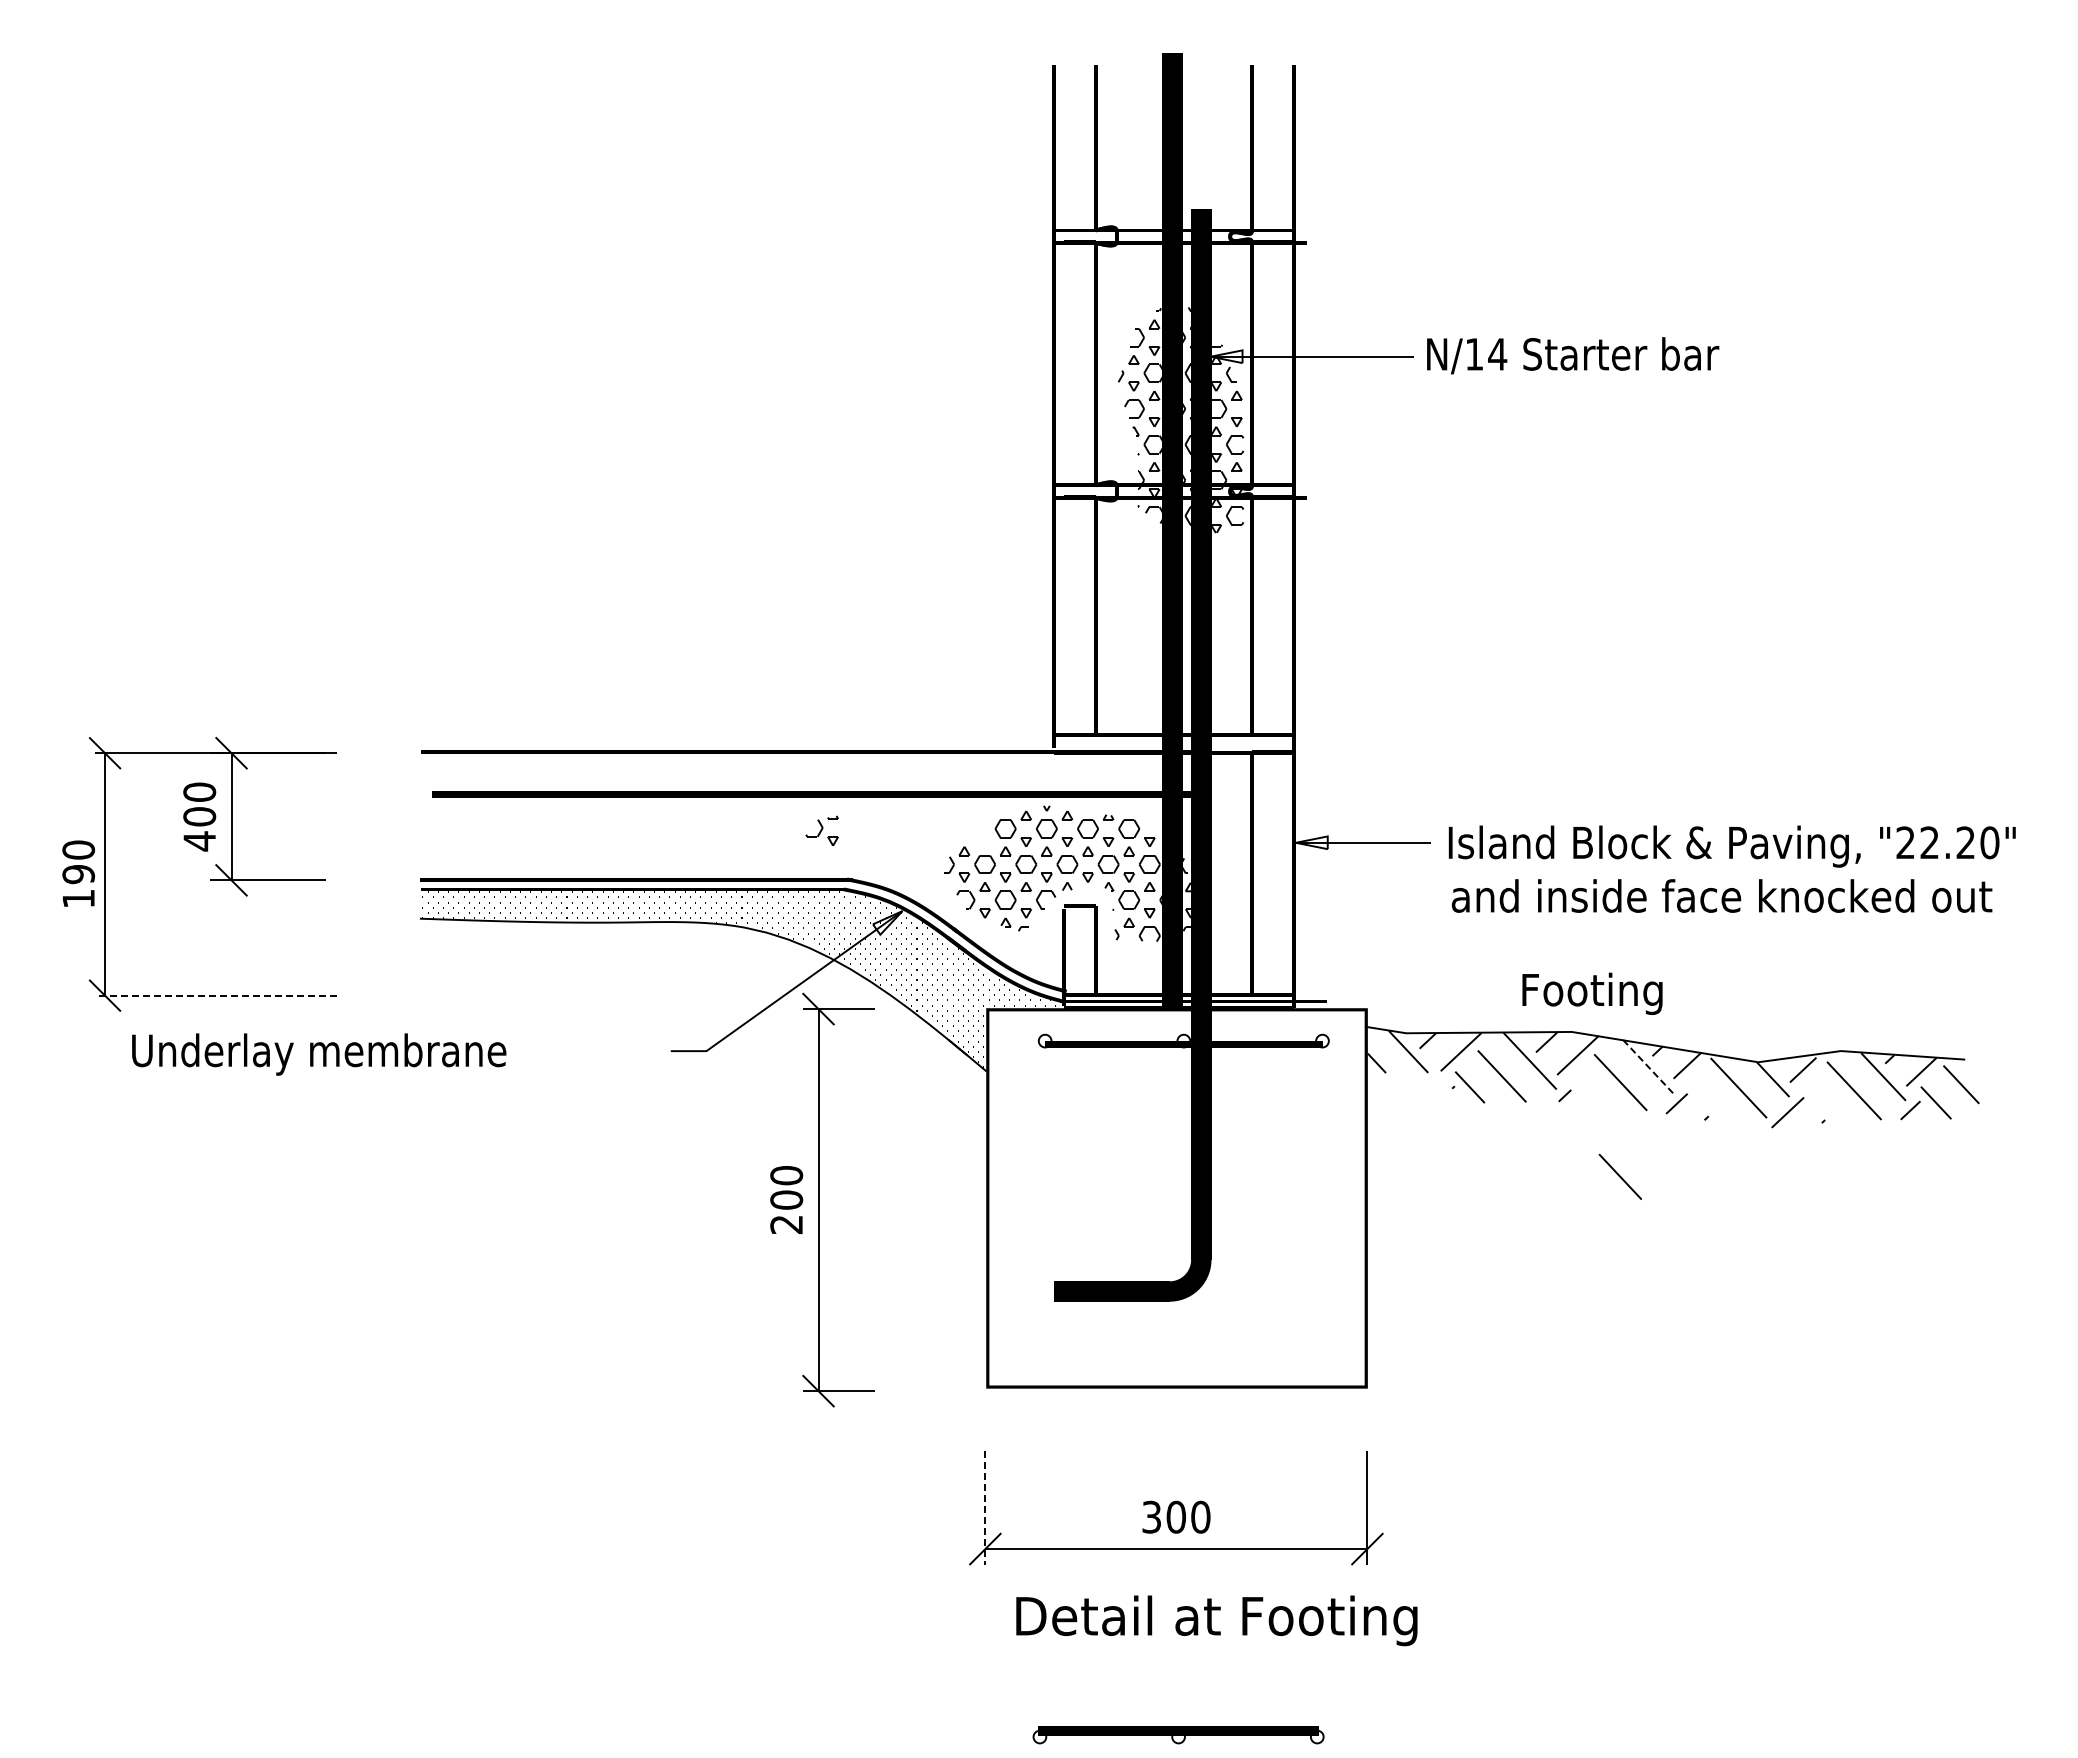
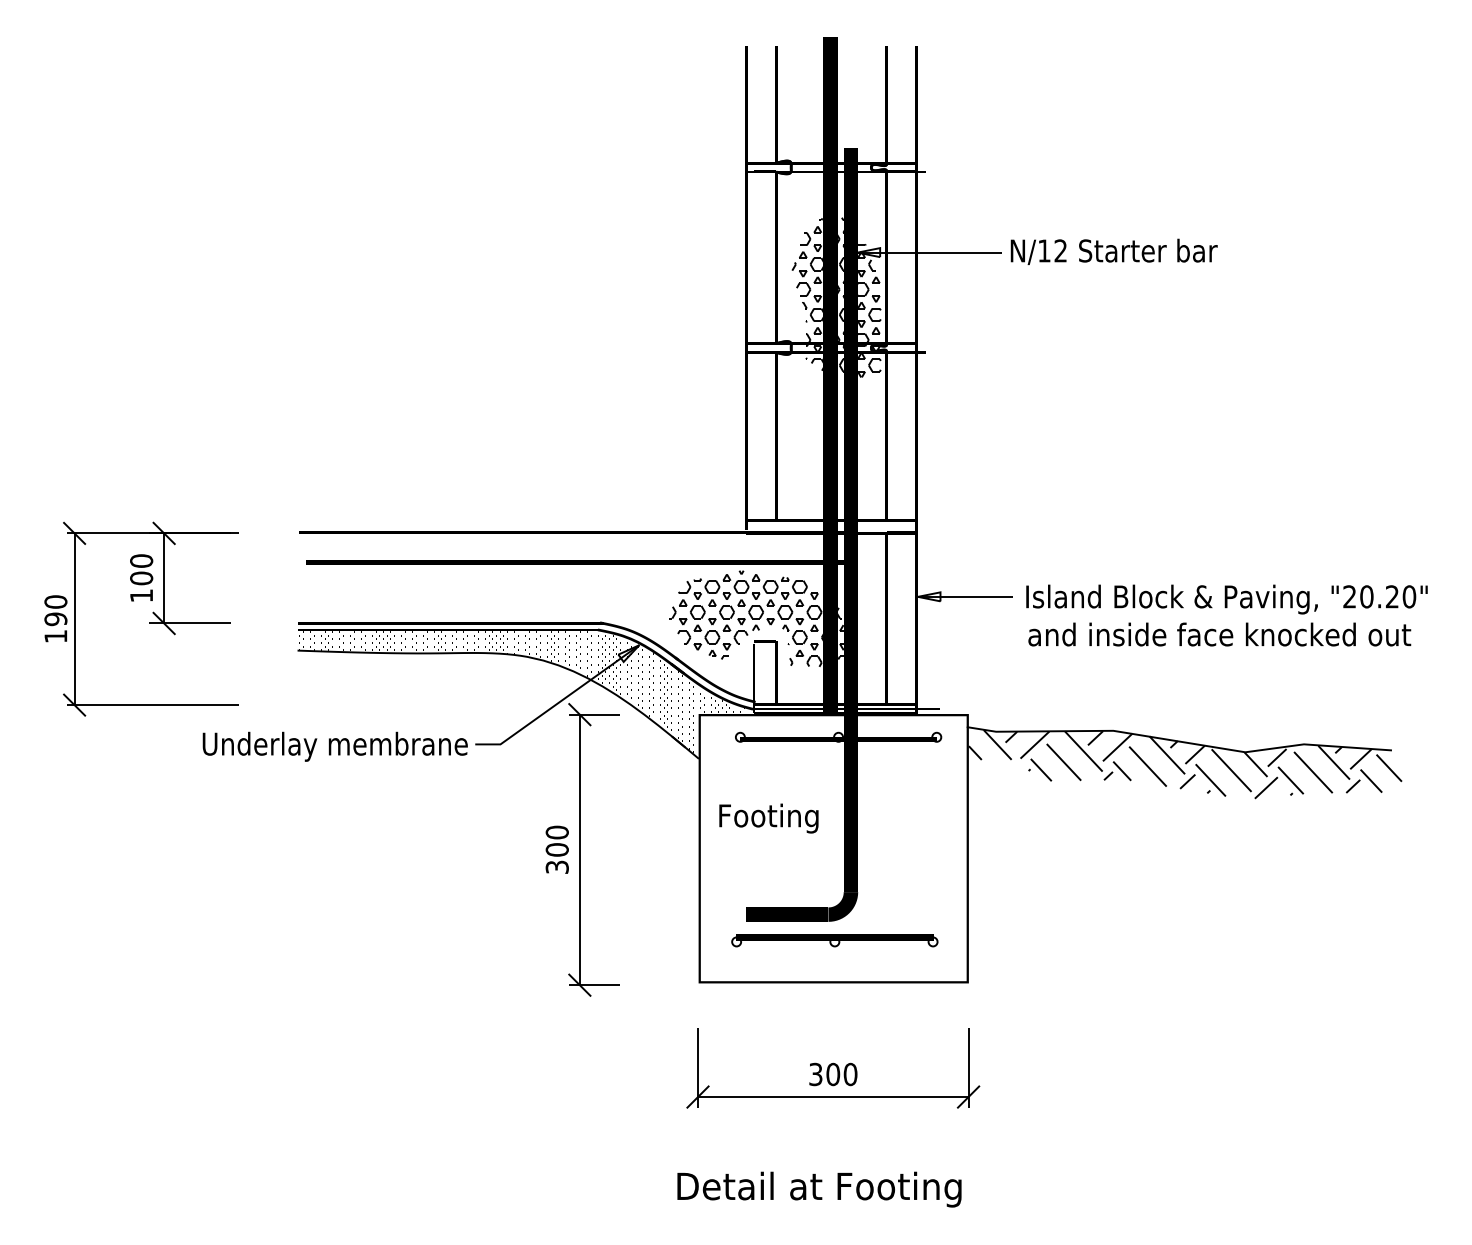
text: (1497, 354) -> (1060, 251), N/14 -> N/12
part: (821, 830) -> (689, 588), moved
text: (199, 841) -> (141, 595), 400 -> 100
text: (1929, 842) -> (1366, 596), "22.20" -> "20.20"
text: (1592, 993) -> (768, 818), moved
line: (215, 995) -> (152, 705), dashed -> solid
text: (319, 1054) -> (335, 746), moved
line: (1648, 1066) -> (1167, 755), dashed -> solid
line: (1584, 1088) -> (1122, 770), added
line: (1822, 1101) -> (1290, 780), added
line: (1619, 1176) -> (1210, 780), moved
text: (786, 1224) -> (557, 867), 200 -> 300
line: (985, 1508) -> (698, 1068), dashed -> solid
text: (1216, 1620) -> (819, 1189), moved
part: (1178, 1735) -> (834, 940), moved

